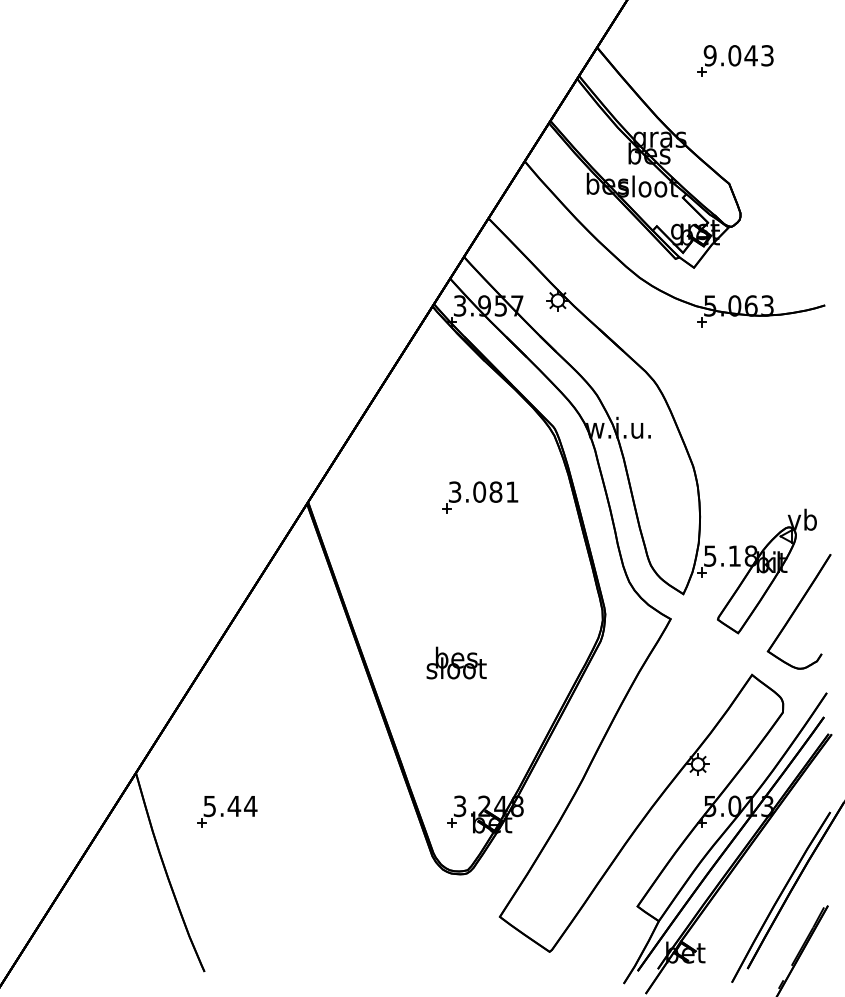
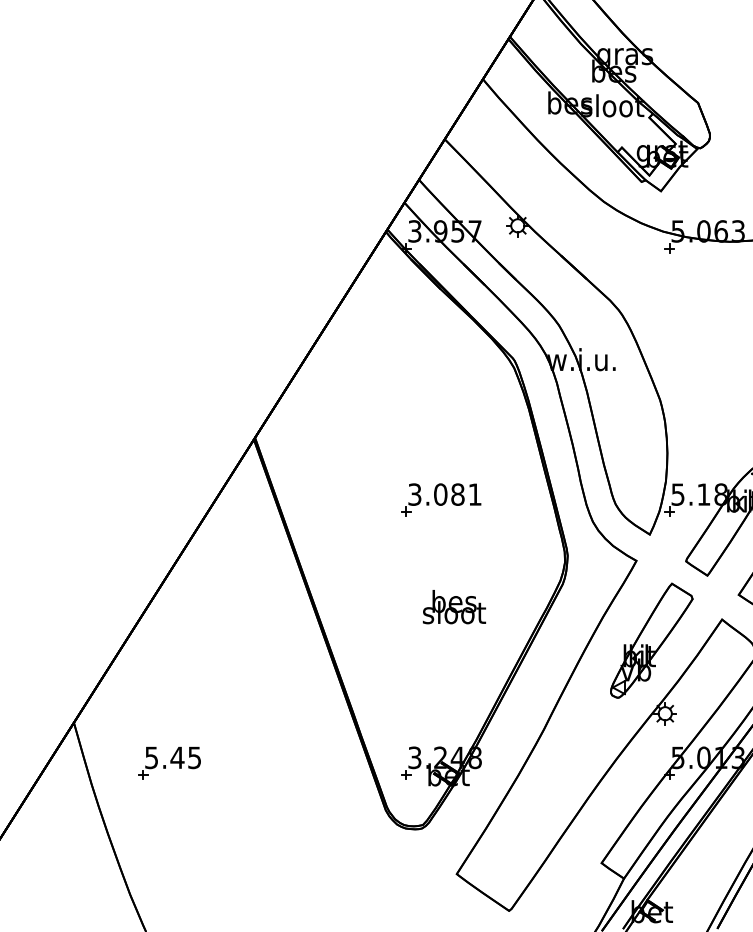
part: (480, 497) -> (441, 500), moved
text: (456, 662) -> (454, 606), moved
part: (684, 694) -> (650, 640), added
text: (250, 806) -> (194, 757), 5.44 -> 5.45

